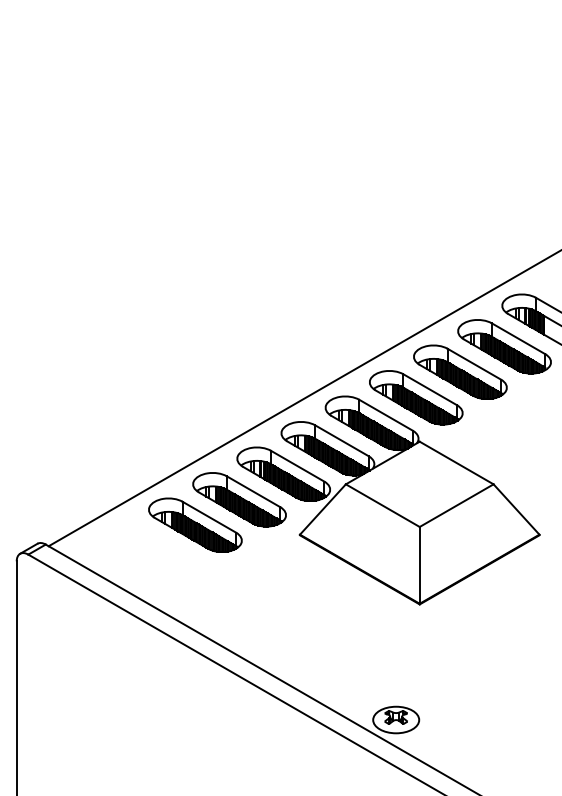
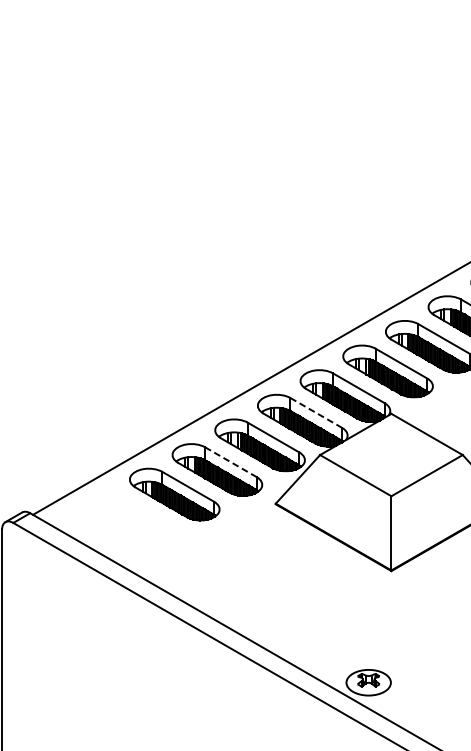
line: (341, 440) -> (315, 412), solid -> dashed
line: (253, 491) -> (230, 461), solid -> dashed

